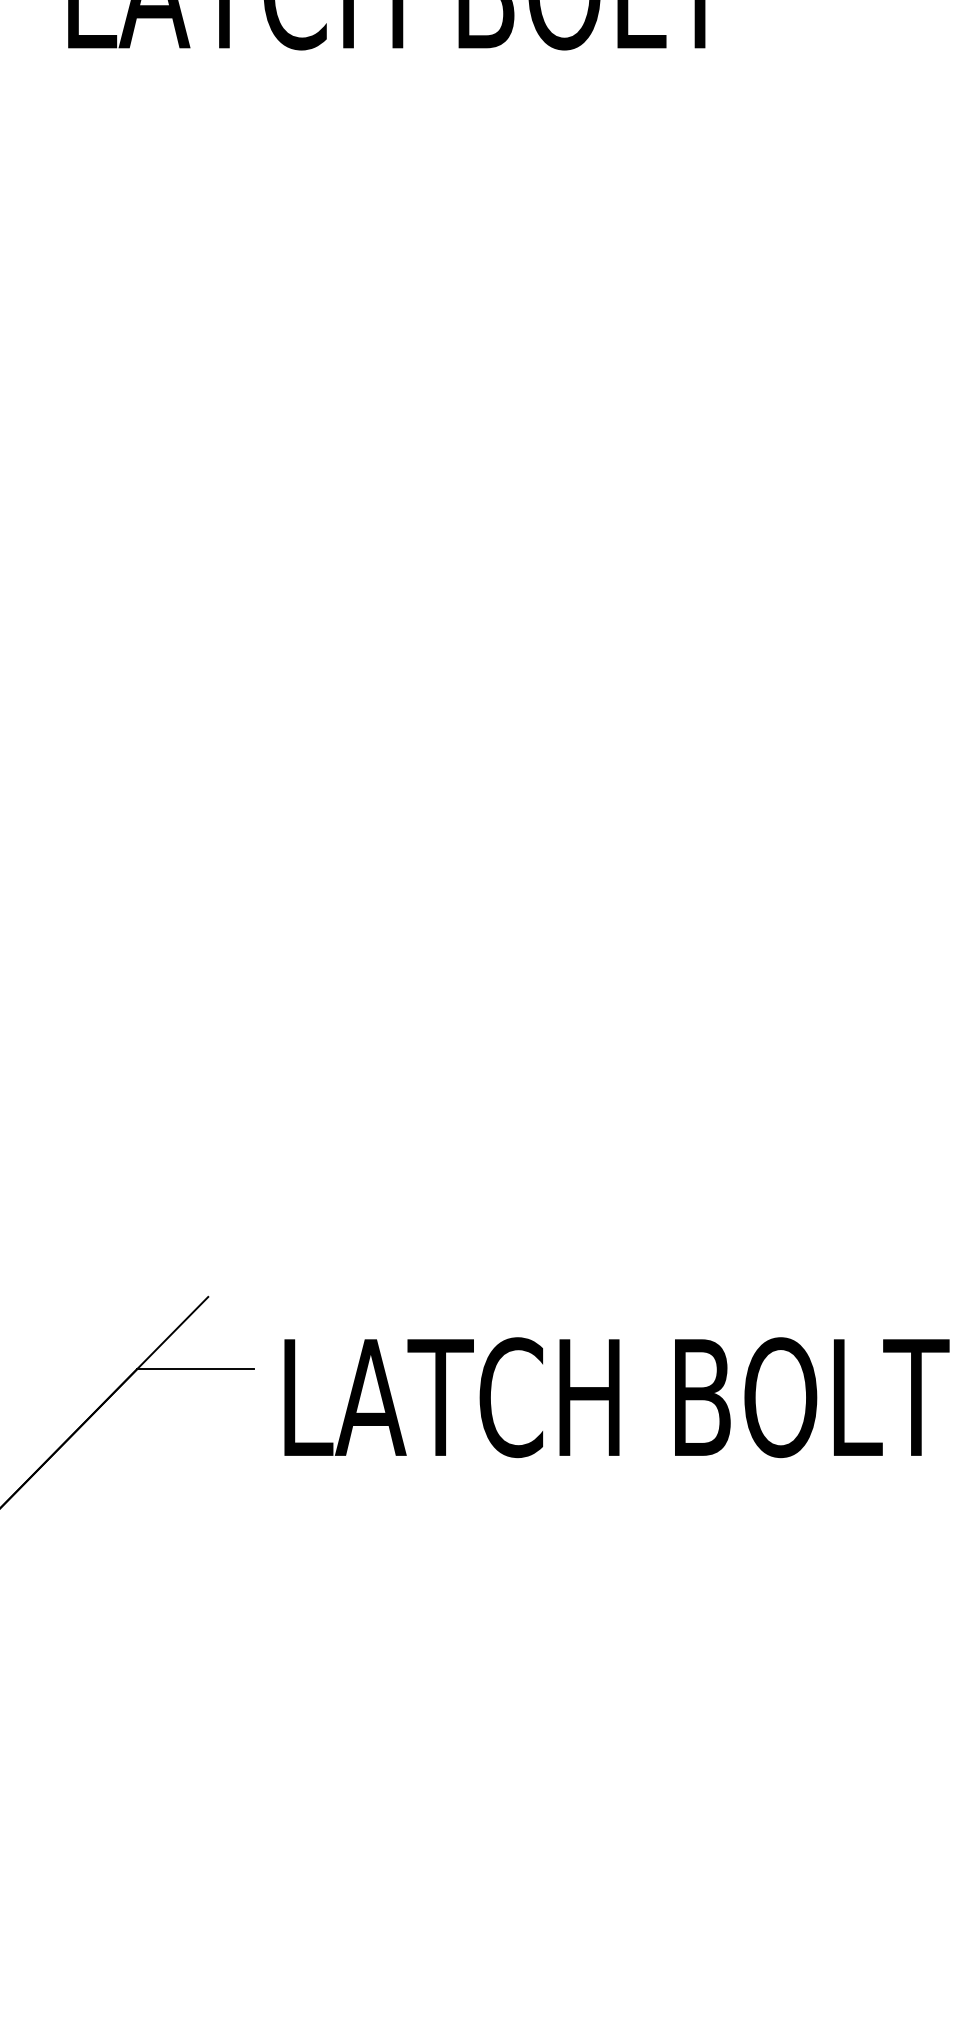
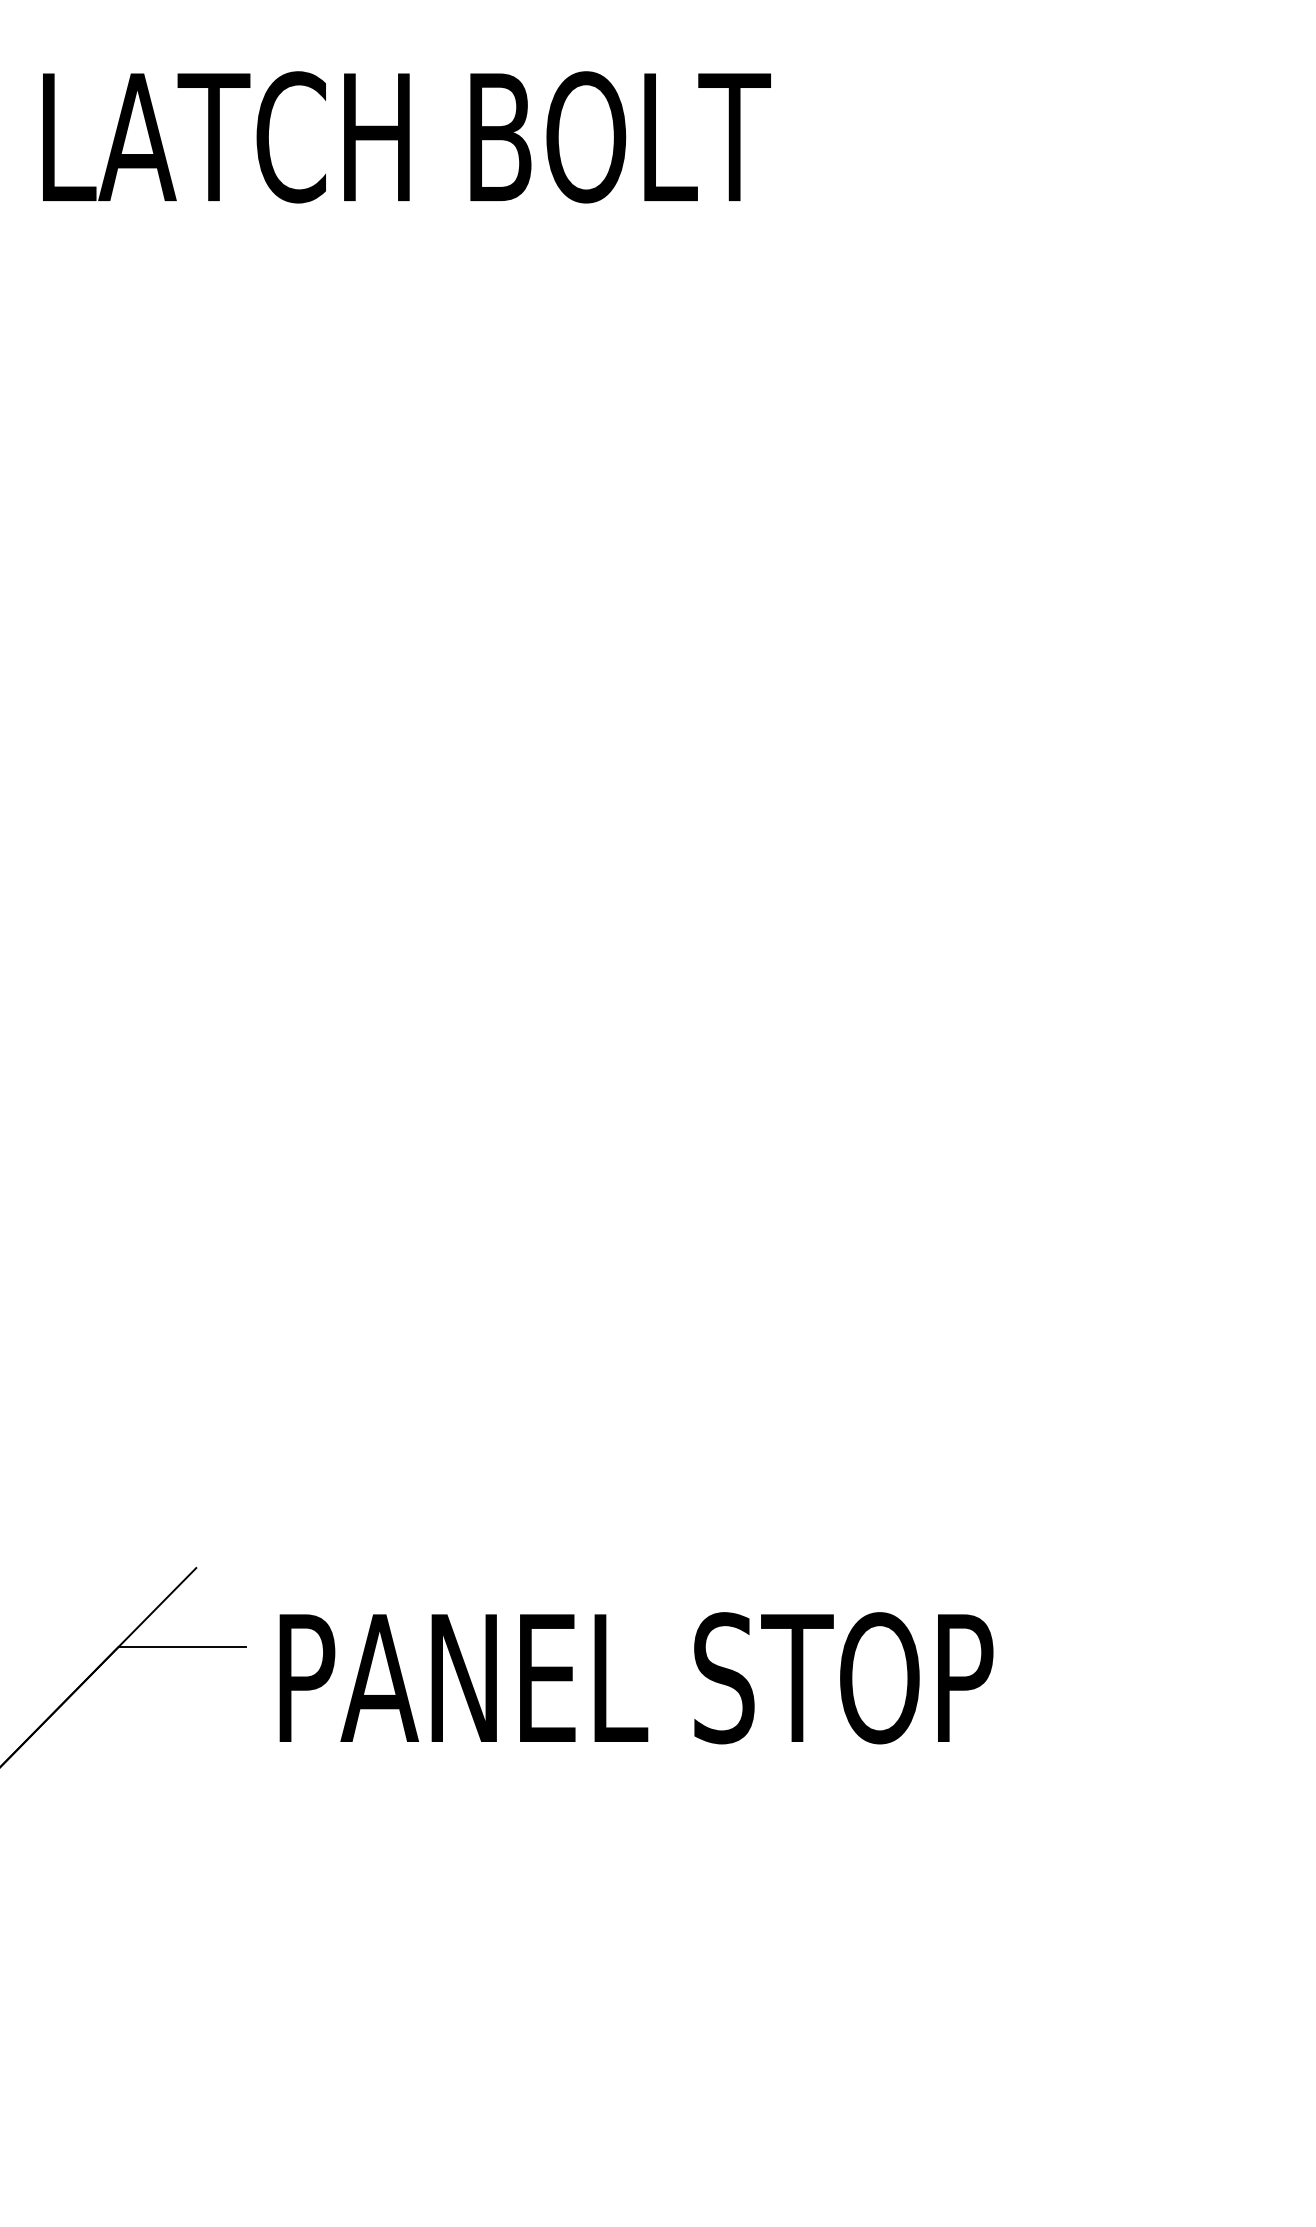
text: (622, 1397) -> (649, 1678), LATCH BOLT -> PANEL STOP

